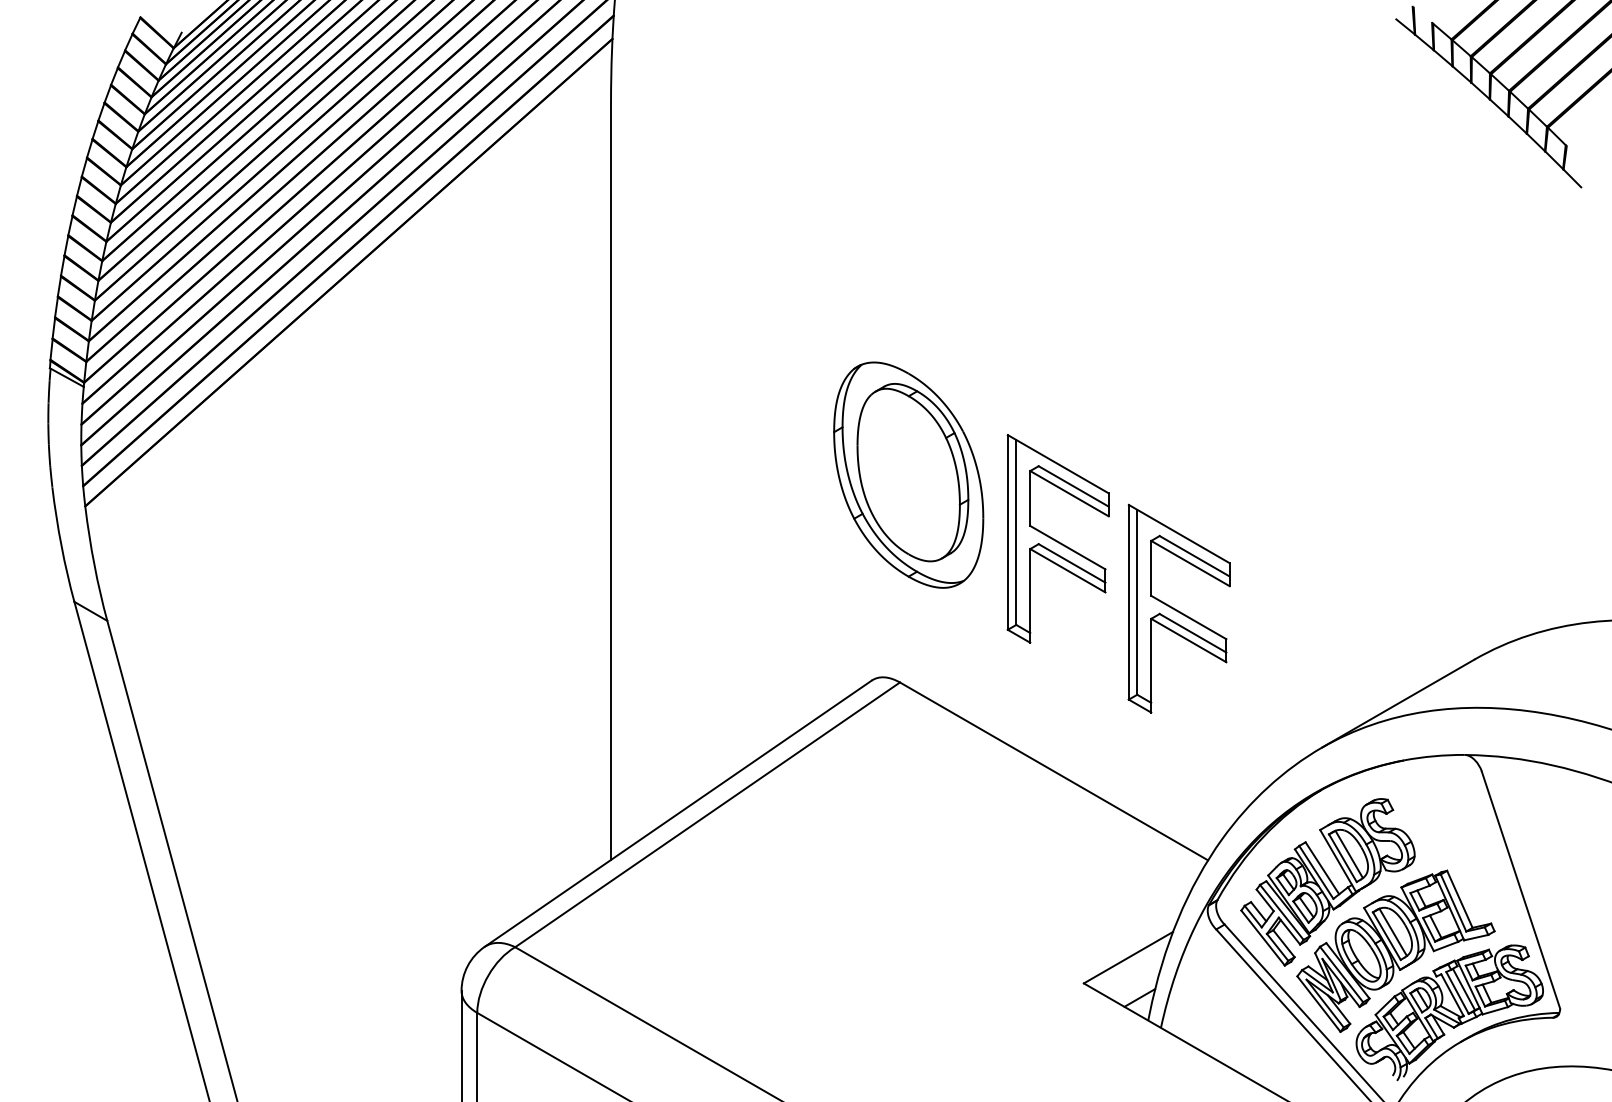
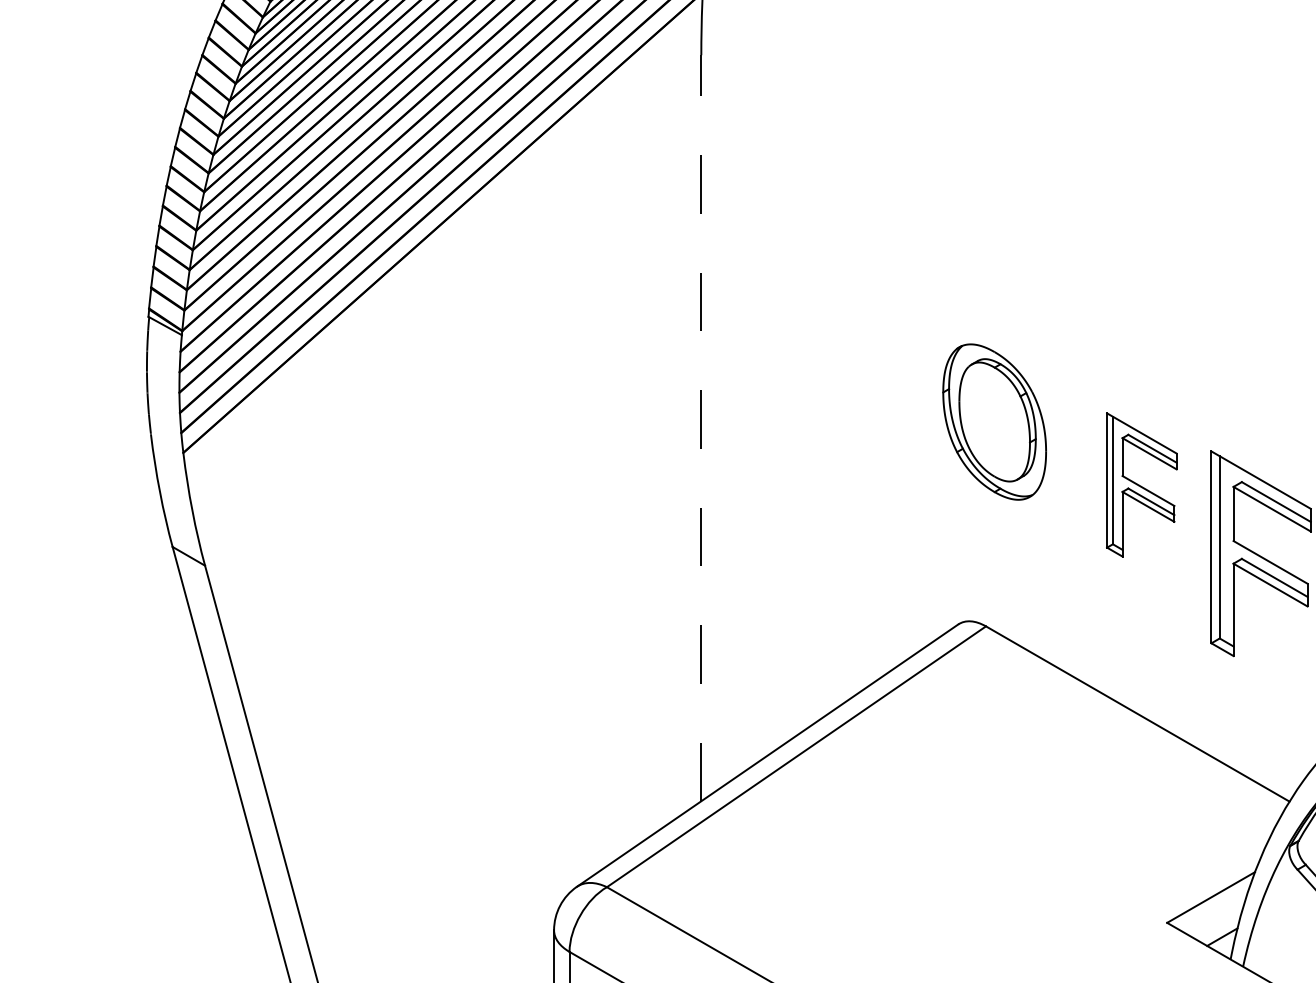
part: (908, 474) -> (994, 421), size x0.7
line: (611, 481) -> (701, 428), solid -> dashed
part: (1057, 538) -> (1141, 484), size x0.7

